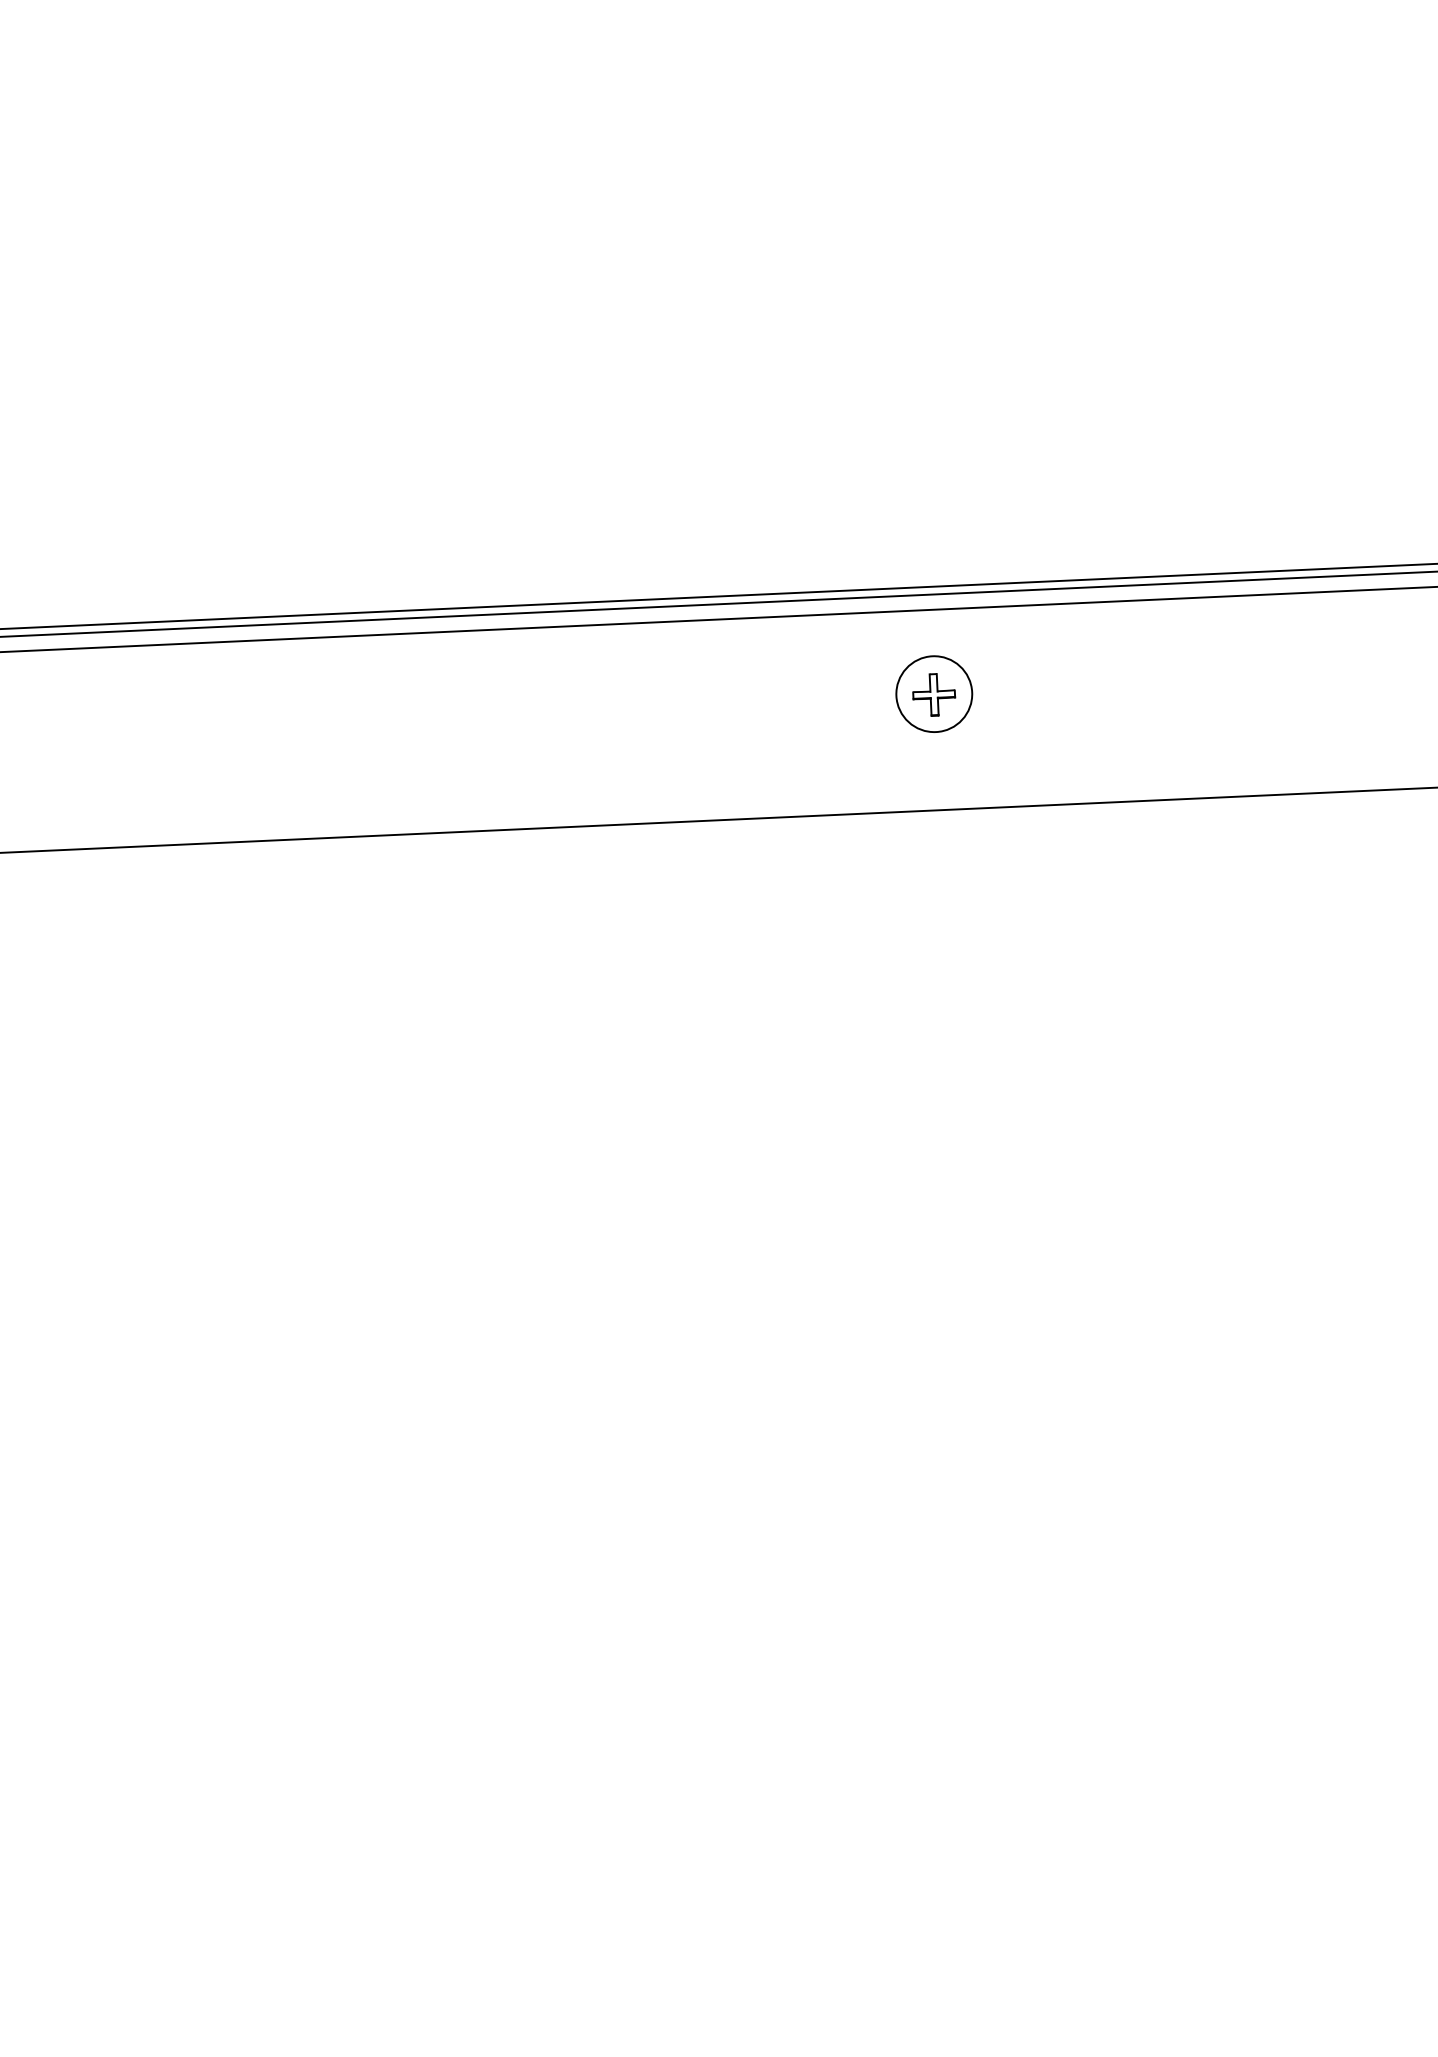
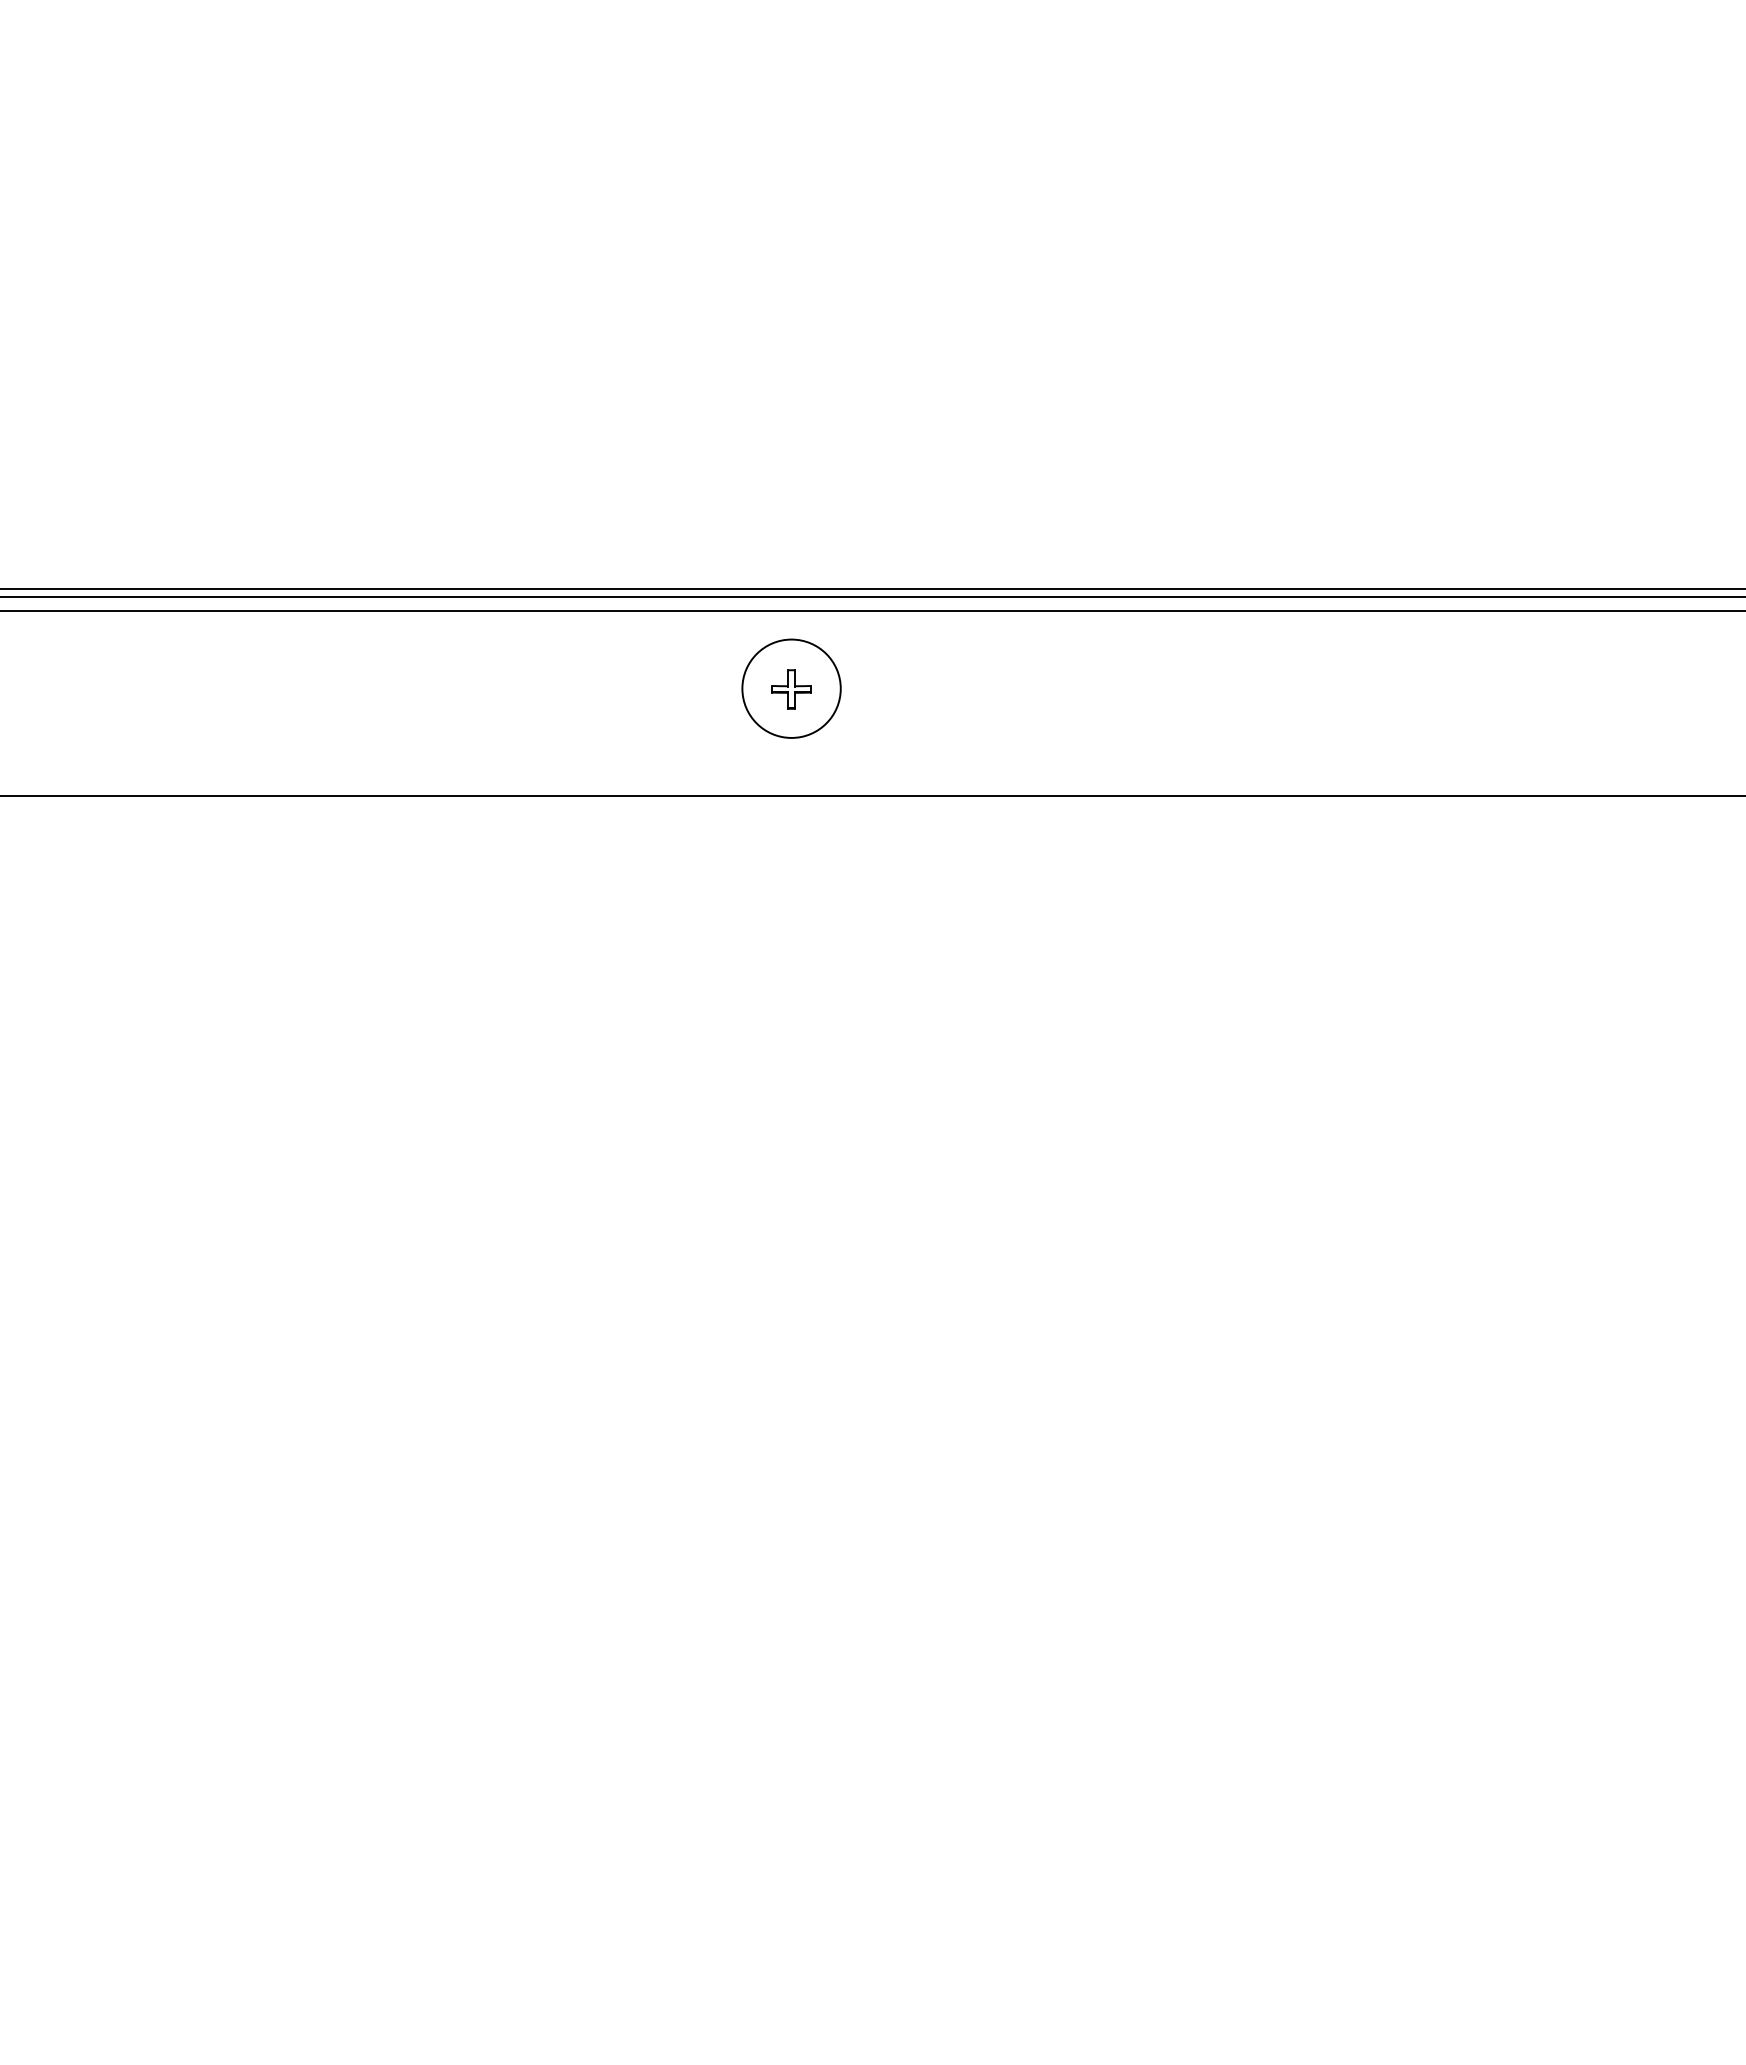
circle: (934, 693) -> (791, 688), size x1.4

